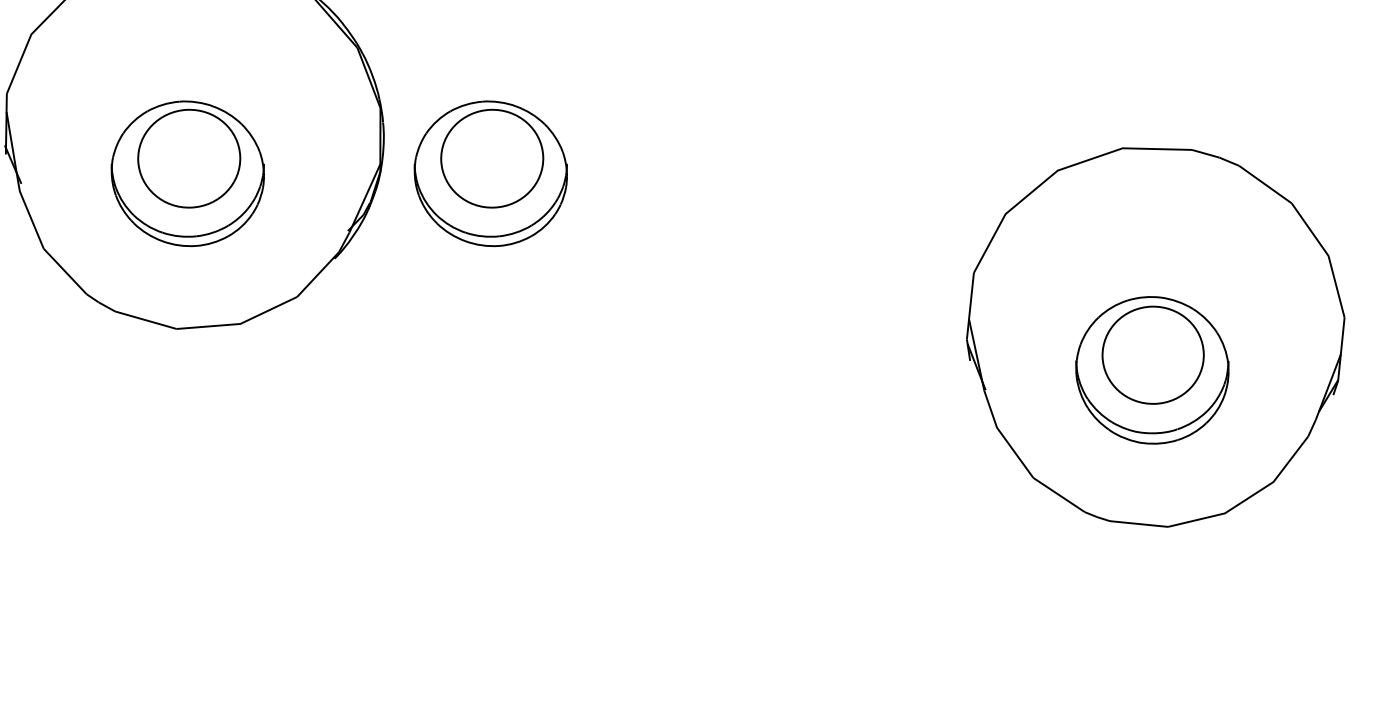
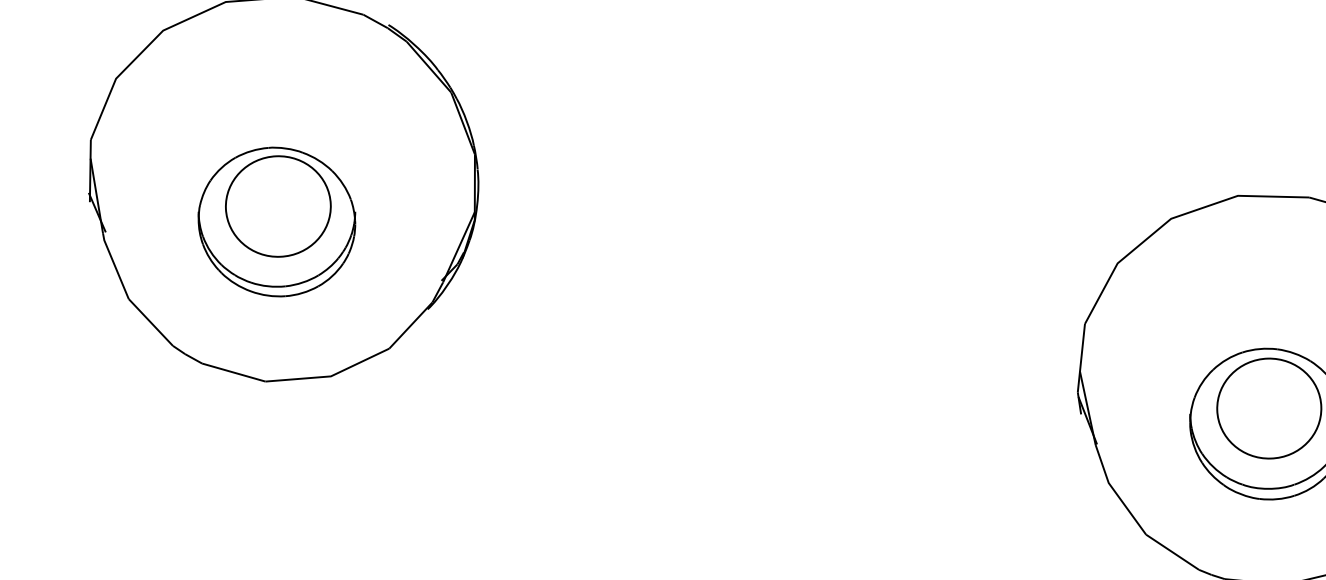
part: (490, 173) -> (588, 221), removed

